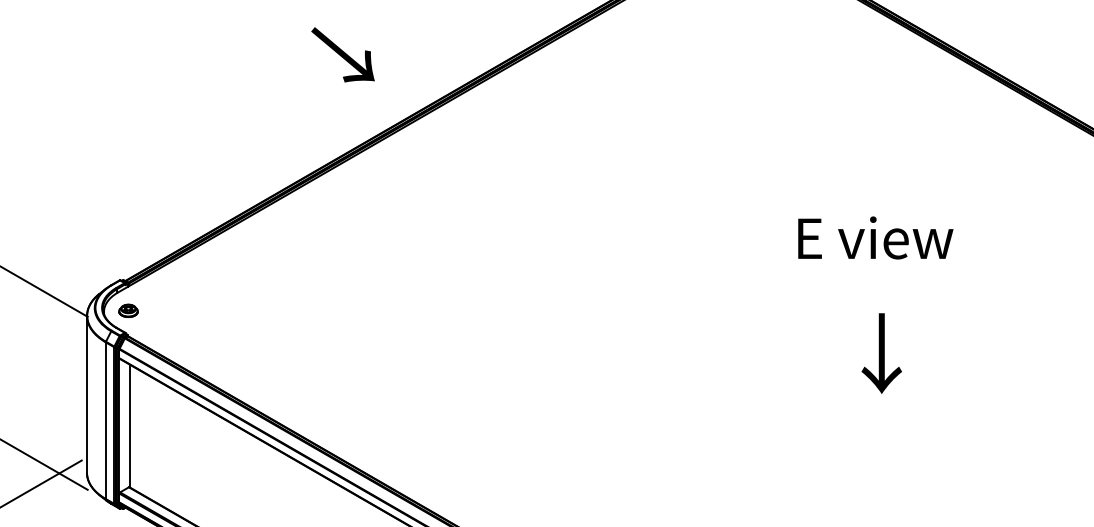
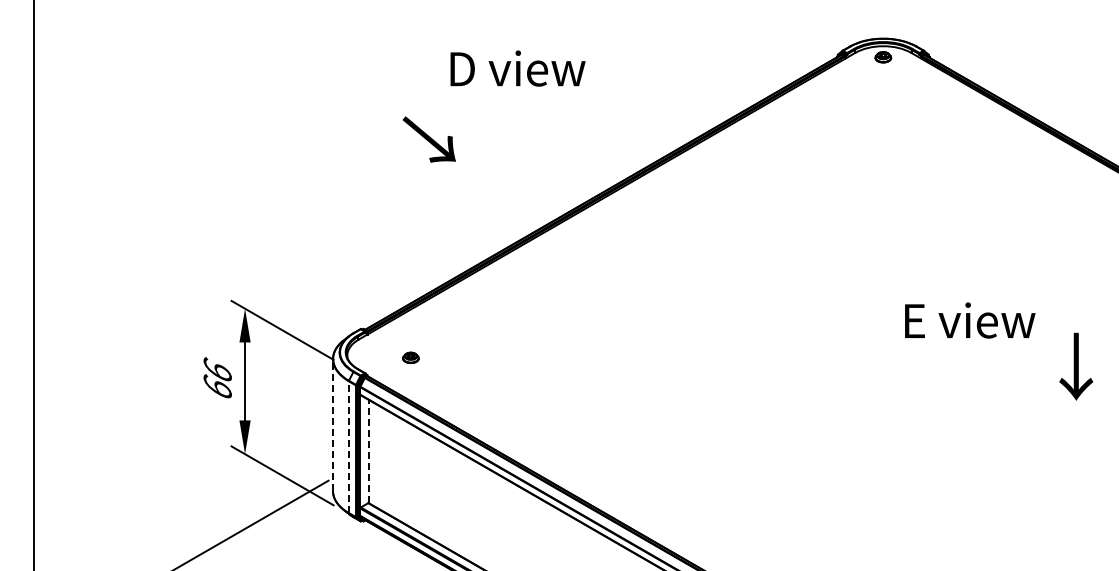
text: (342, 54) -> (428, 139), moved
text: (876, 237) -> (970, 320), moved
part: (128, 310) -> (410, 357), moved
text: (882, 353) -> (1076, 366), moved
line: (87, 394) -> (333, 425), solid -> dashed
line: (105, 421) -> (348, 447), solid -> dashed
line: (129, 425) -> (368, 451), solid -> dashed

